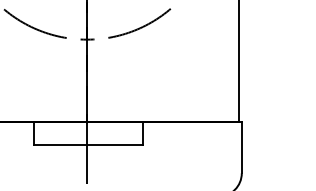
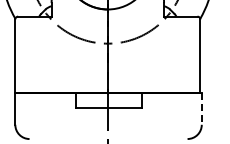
line: (241, 148) -> (201, 109), solid -> dashed

